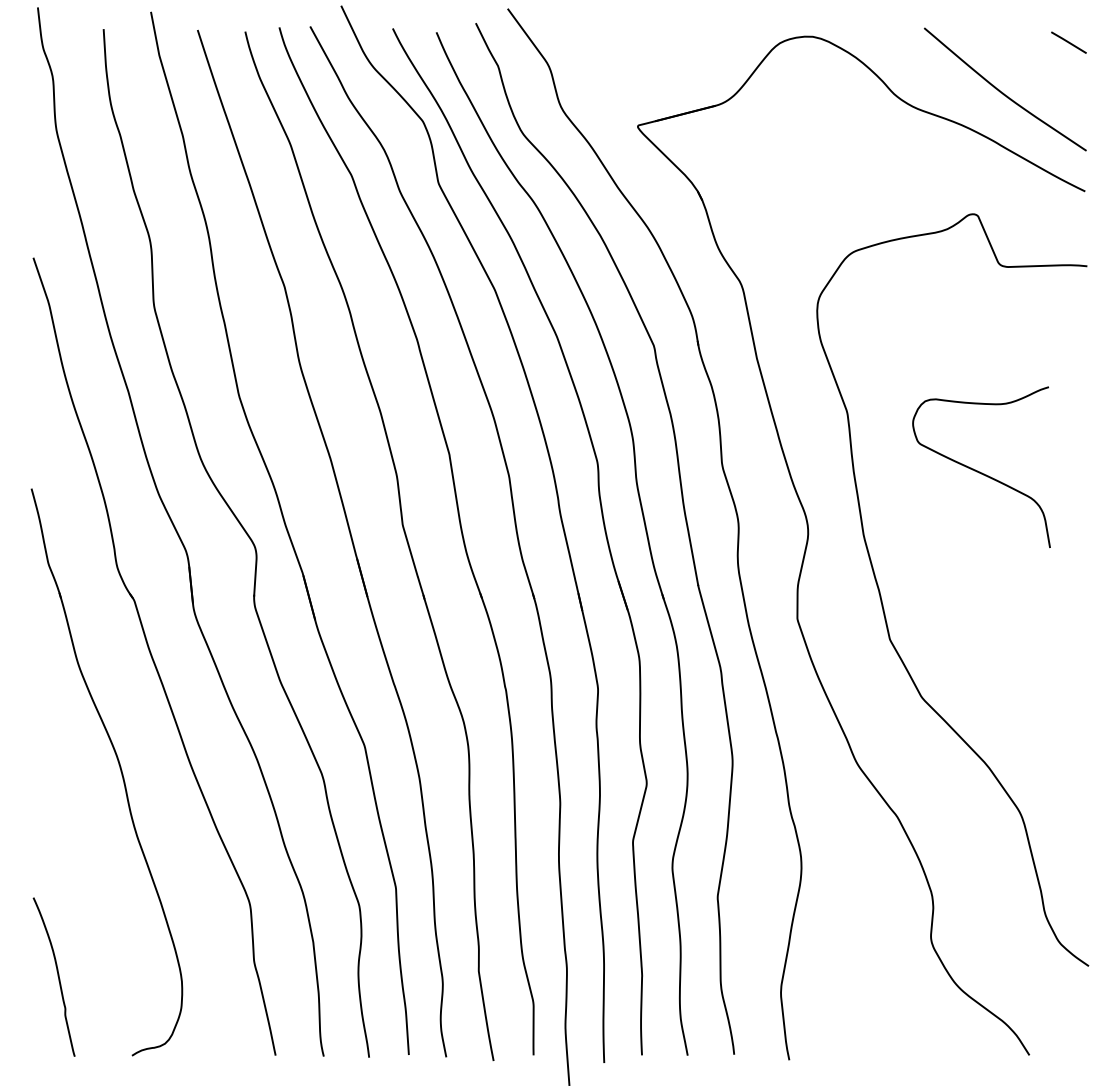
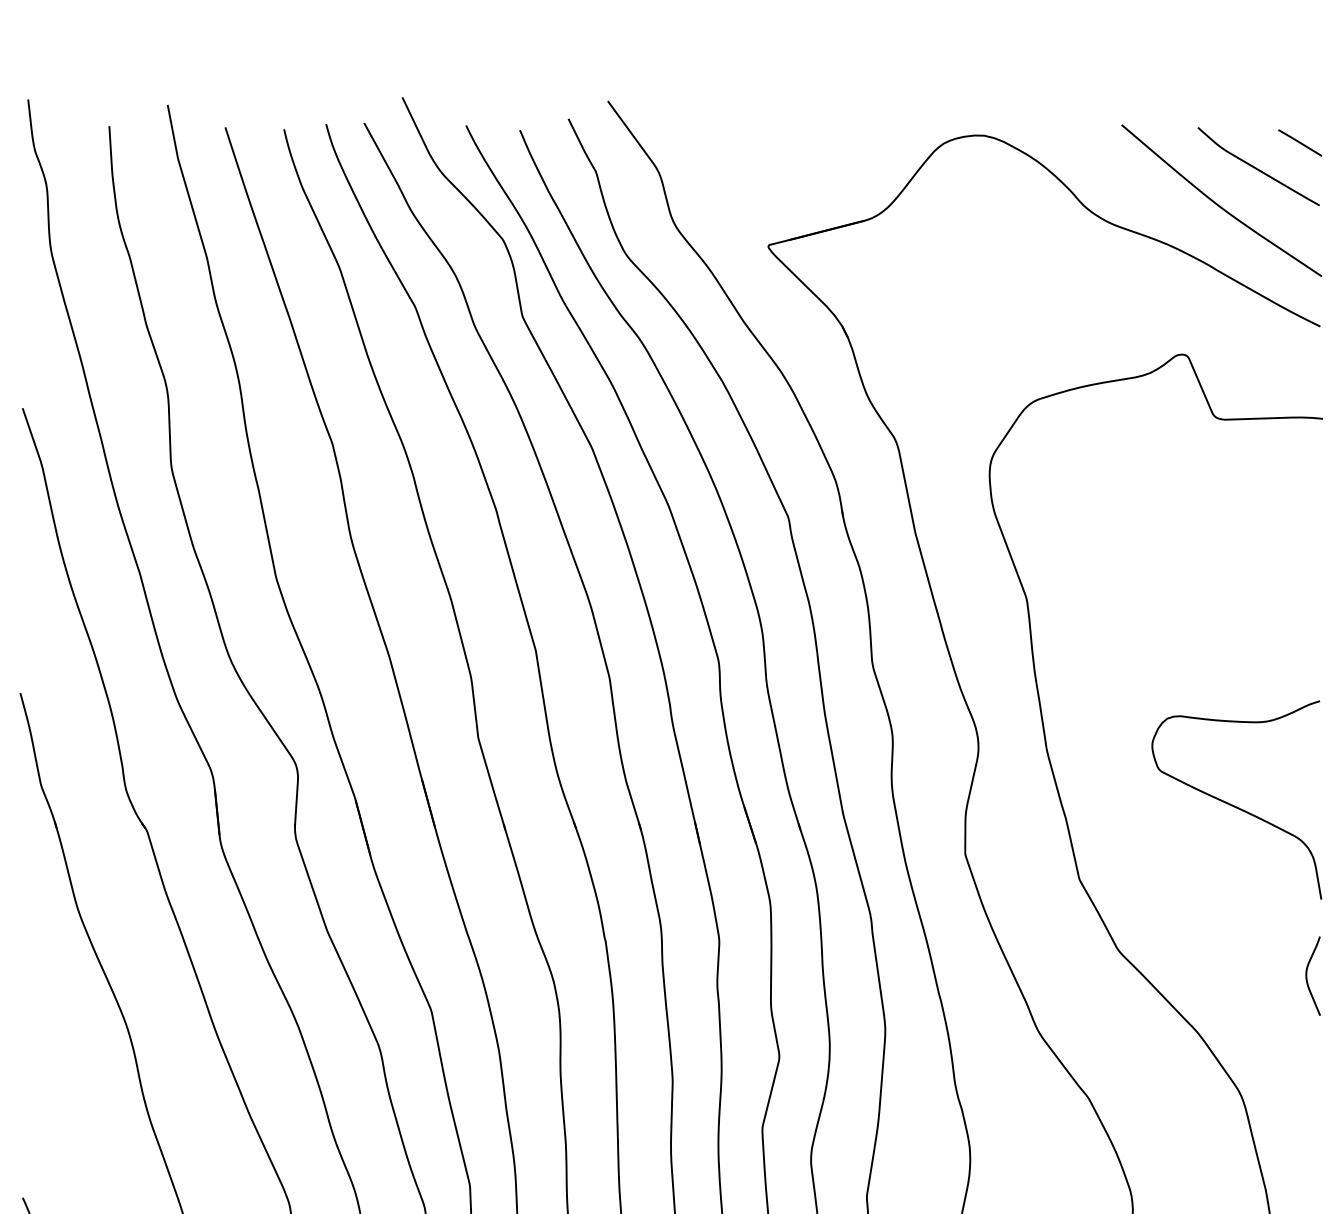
curve: (1033, 62) -> (1256, 167), added
curve: (980, 471) -> (1235, 805), moved
curve: (1074, 717) -> (1307, 975), added

